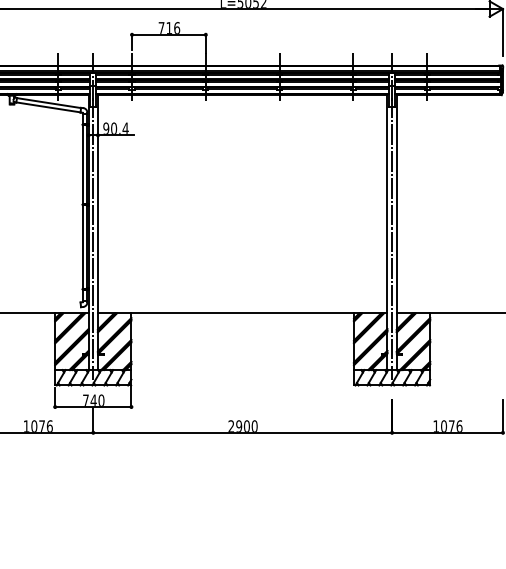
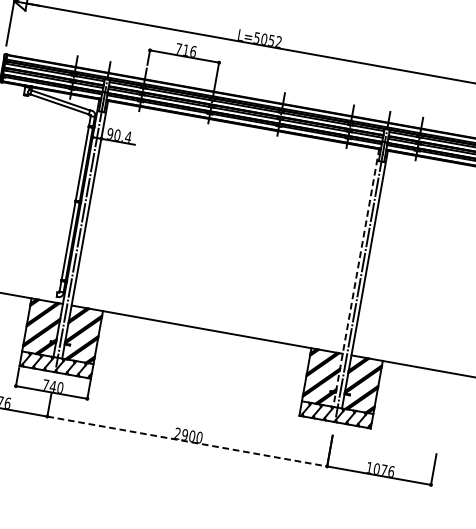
line: (387, 232) -> (356, 278), solid -> dashed
line: (243, 432) -> (188, 441), solid -> dashed

